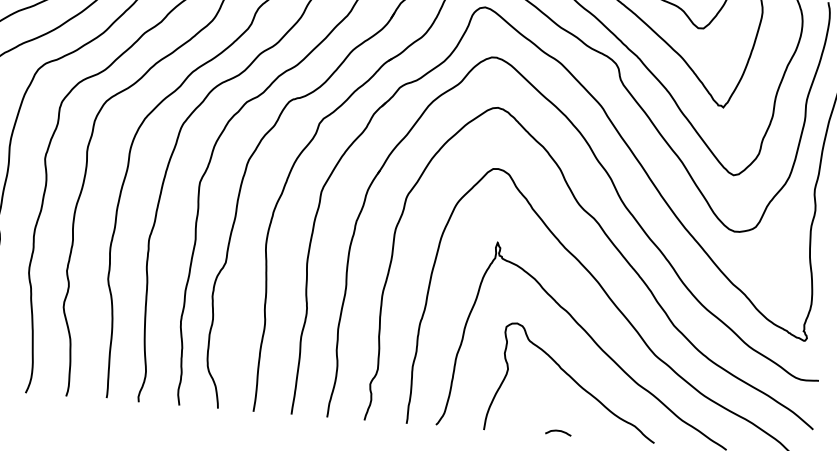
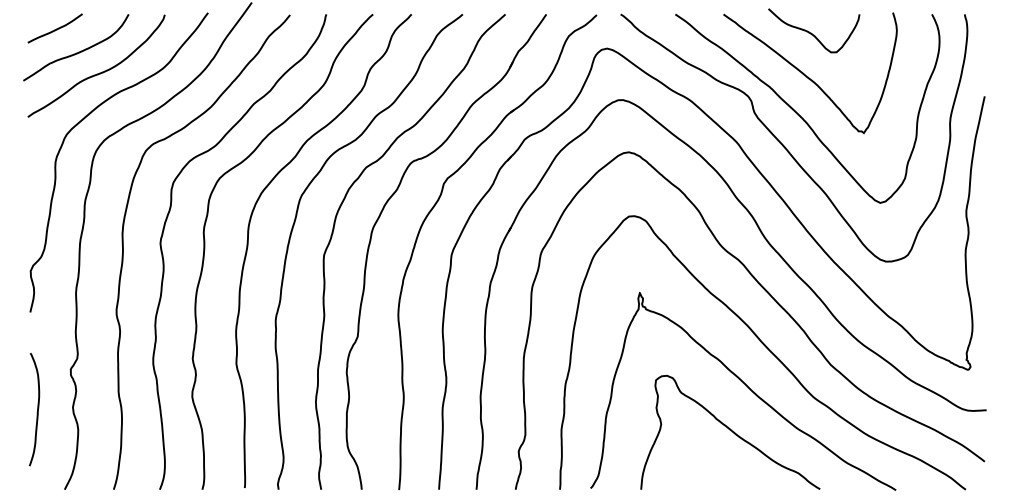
curve: (557, 431) -> (718, 485), removed

